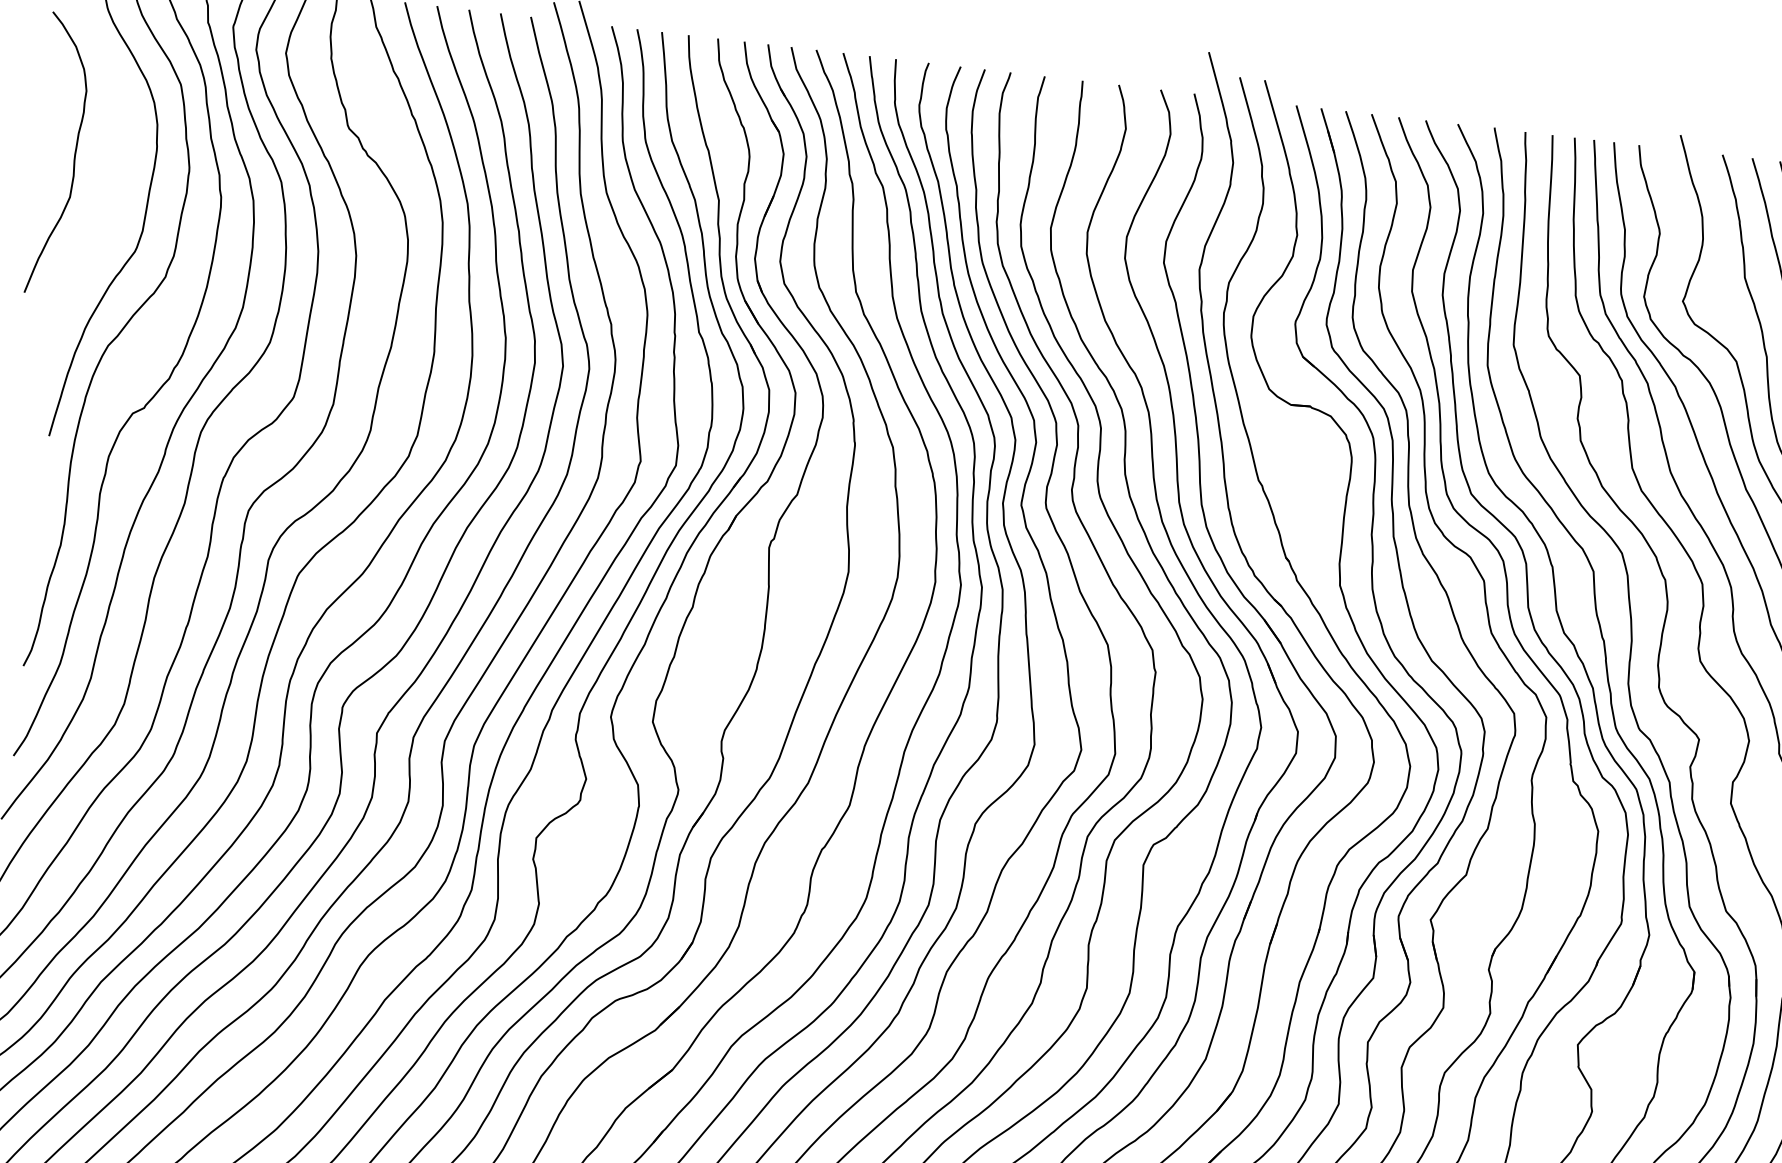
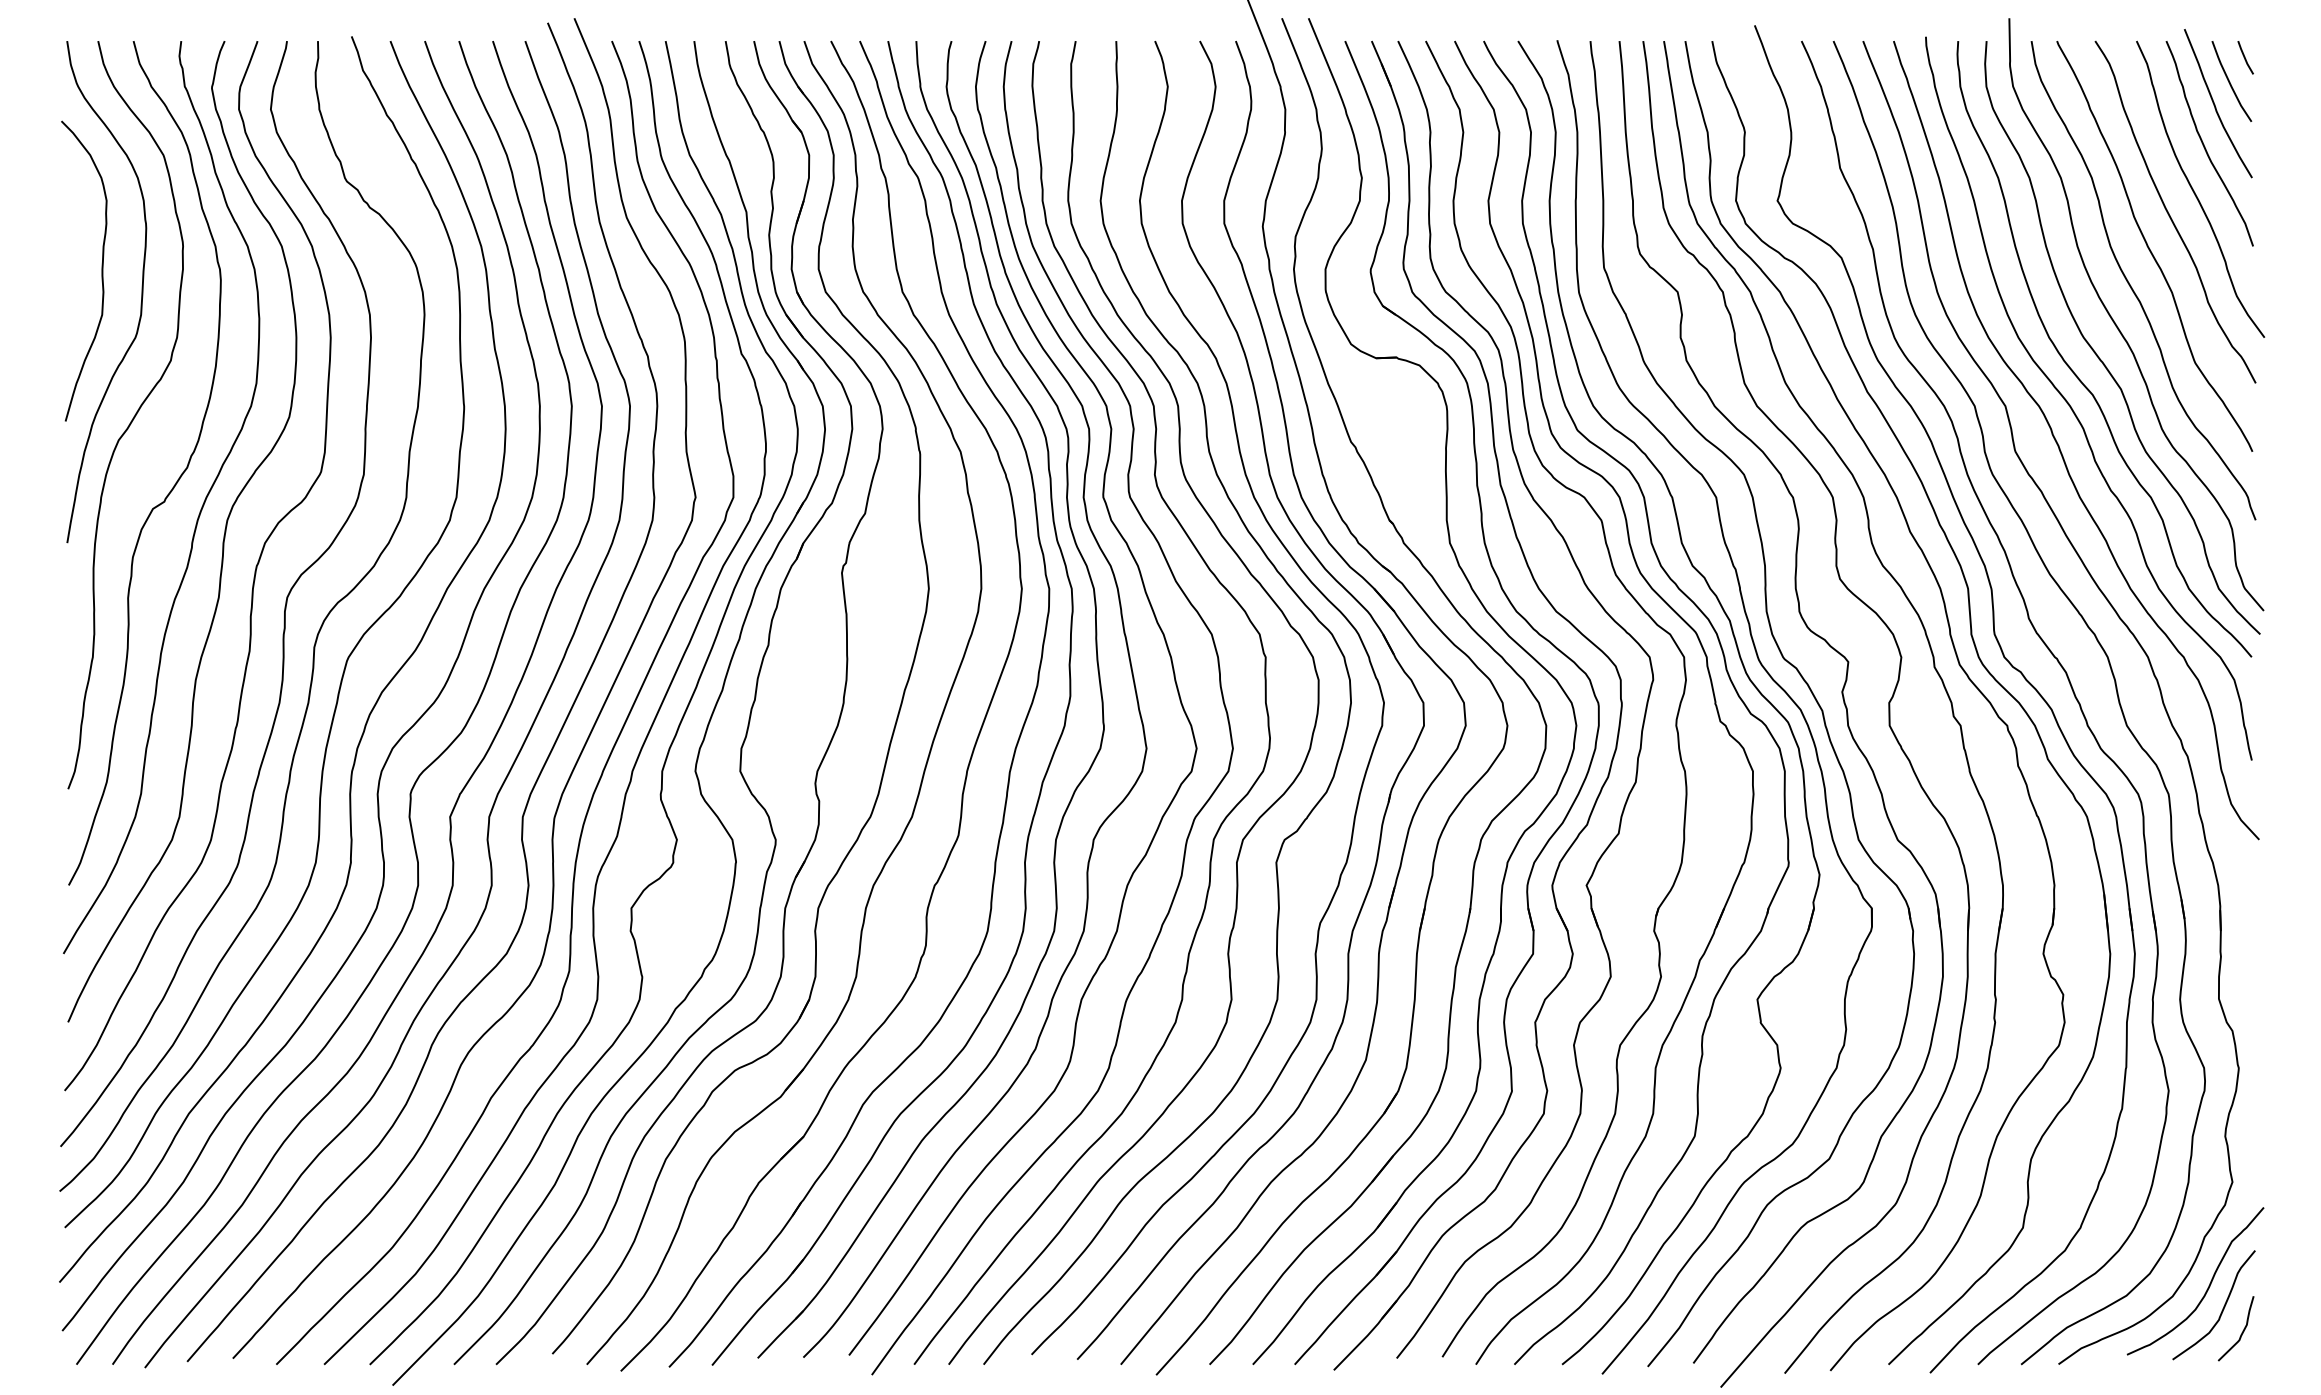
curve: (74, 155) -> (101, 270), moved

